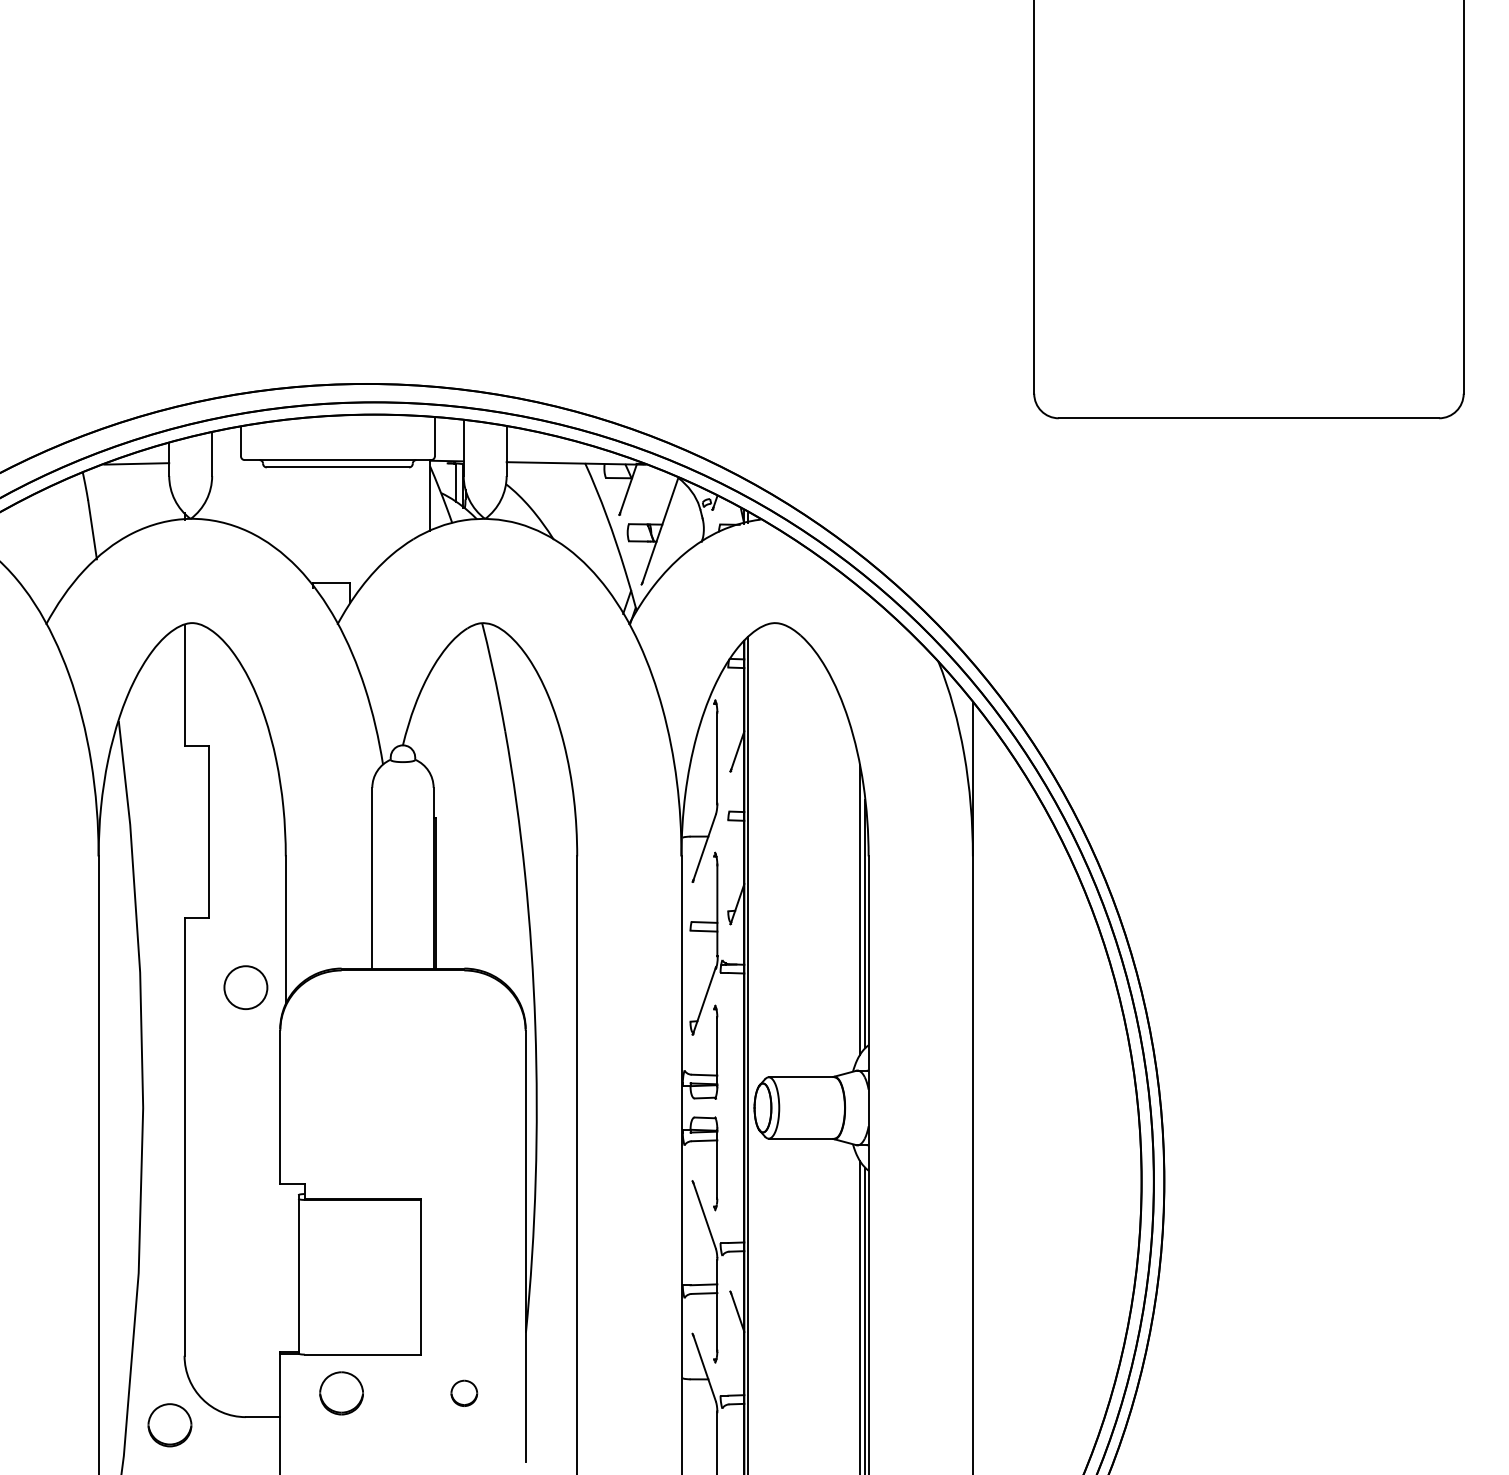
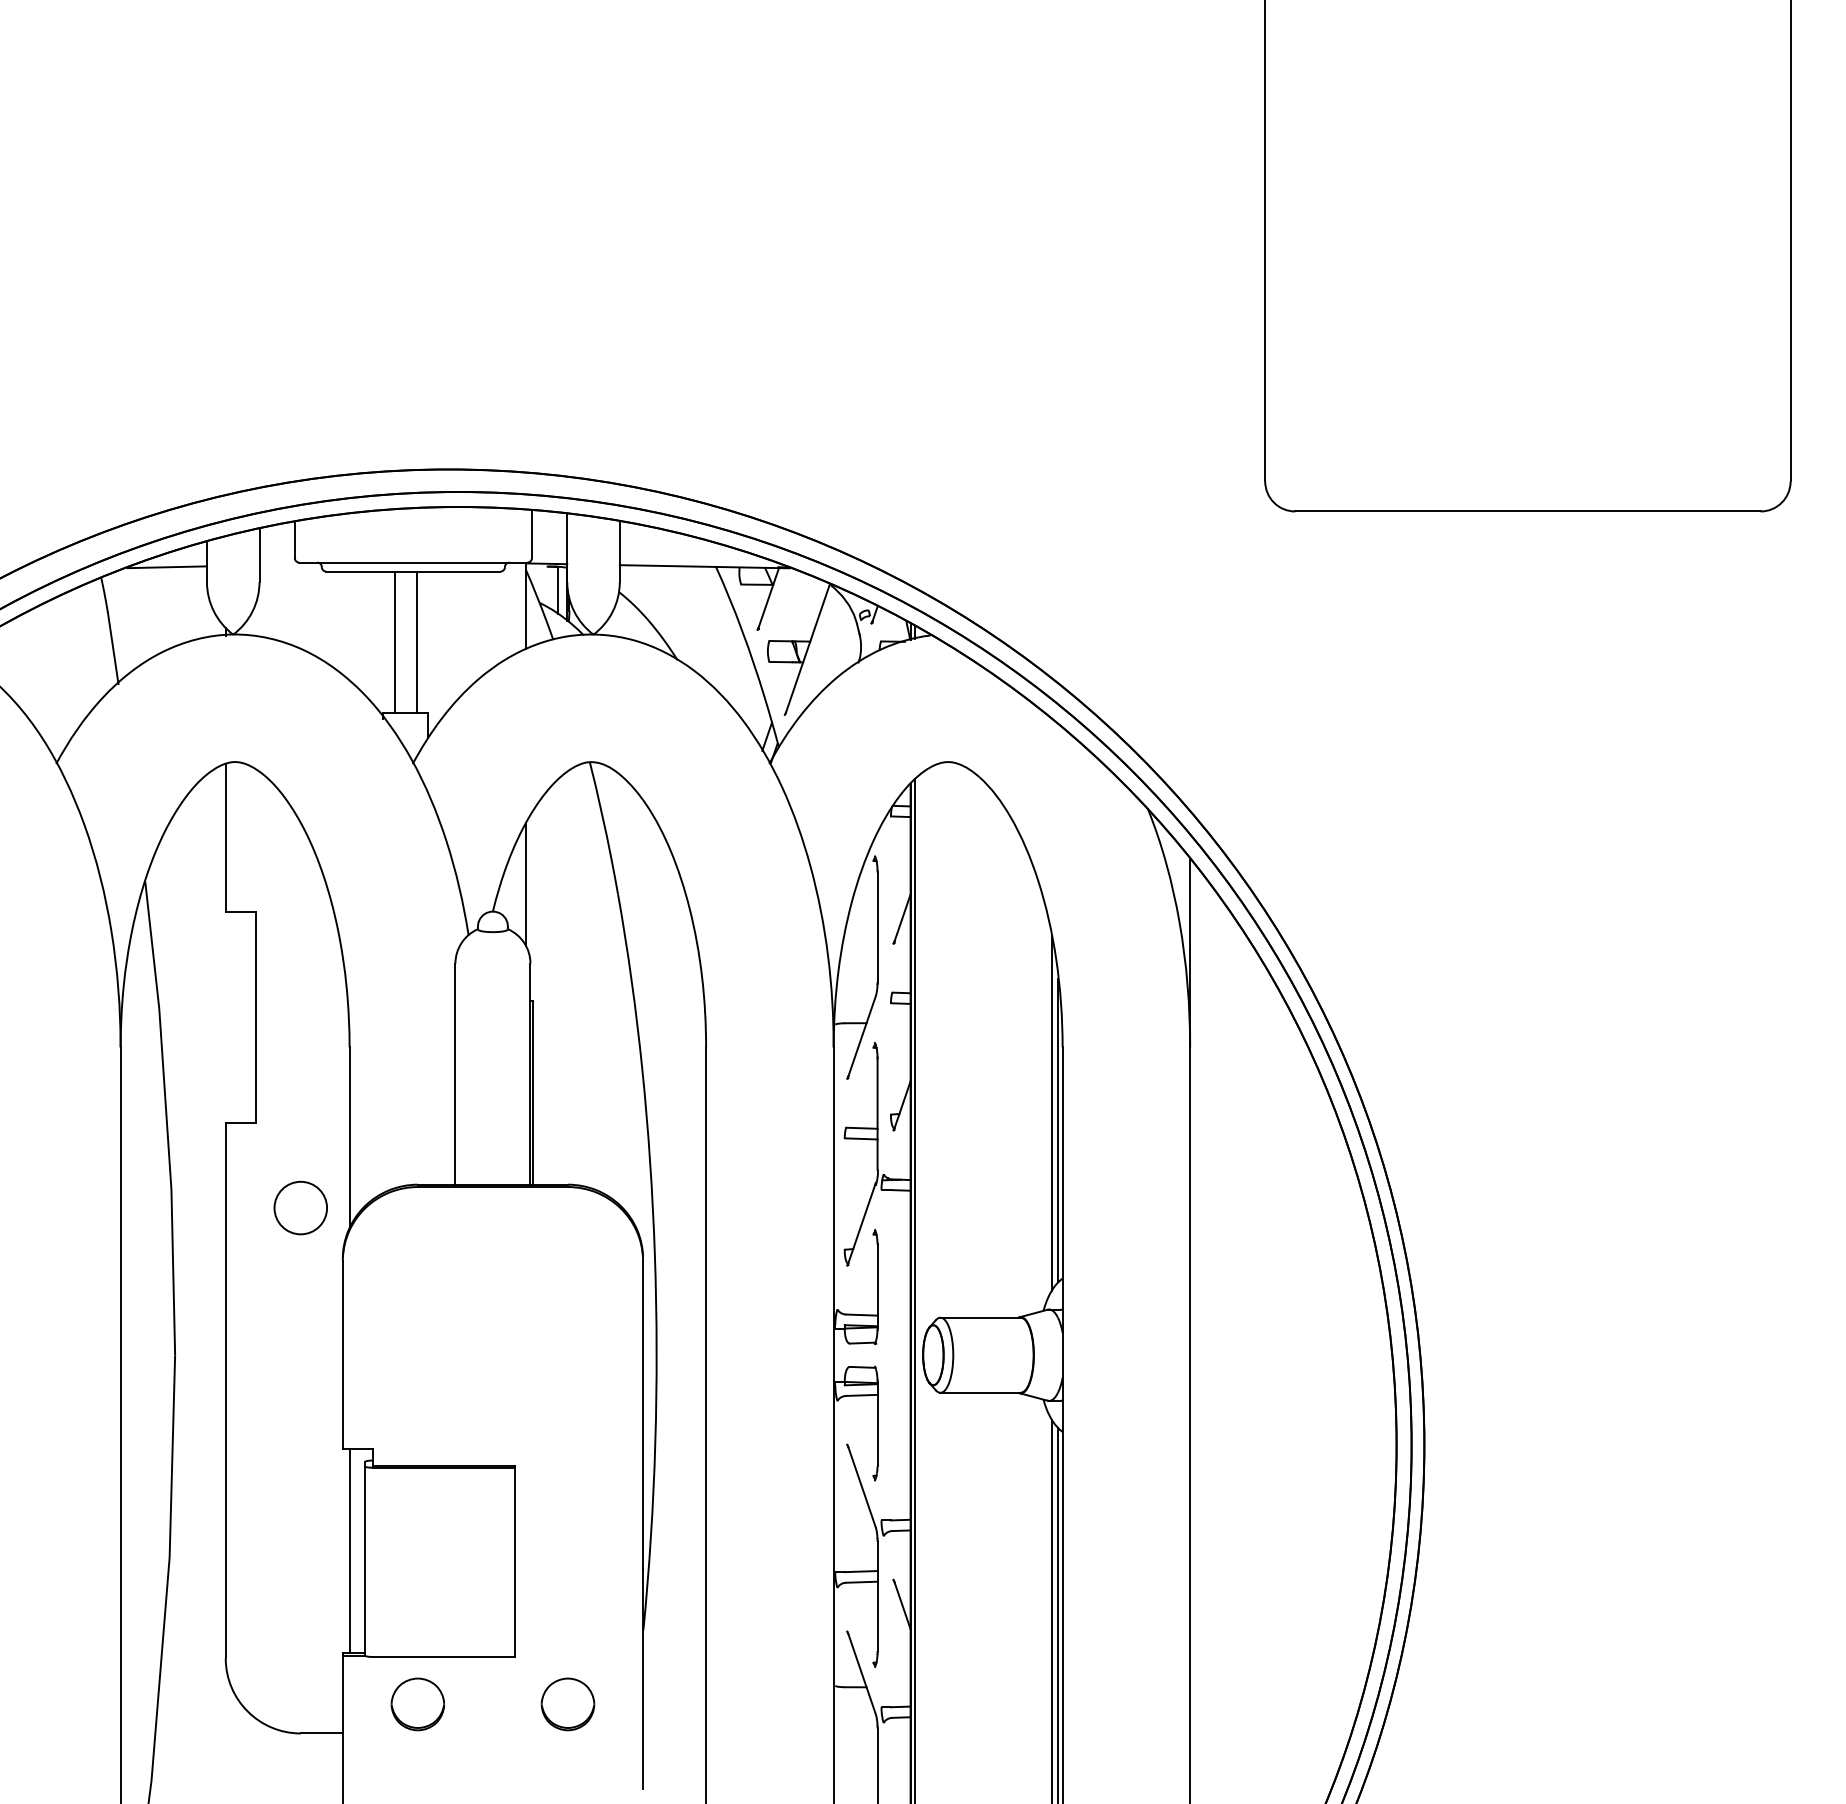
line: (322, 524) -> (394, 641), added
line: (341, 524) -> (417, 641), added
line: (429, 723) -> (525, 884), added
line: (285, 1267) -> (349, 1550), added
part: (463, 1393) -> (567, 1704), size x1.67
part: (169, 1425) -> (207, 1743), removed

